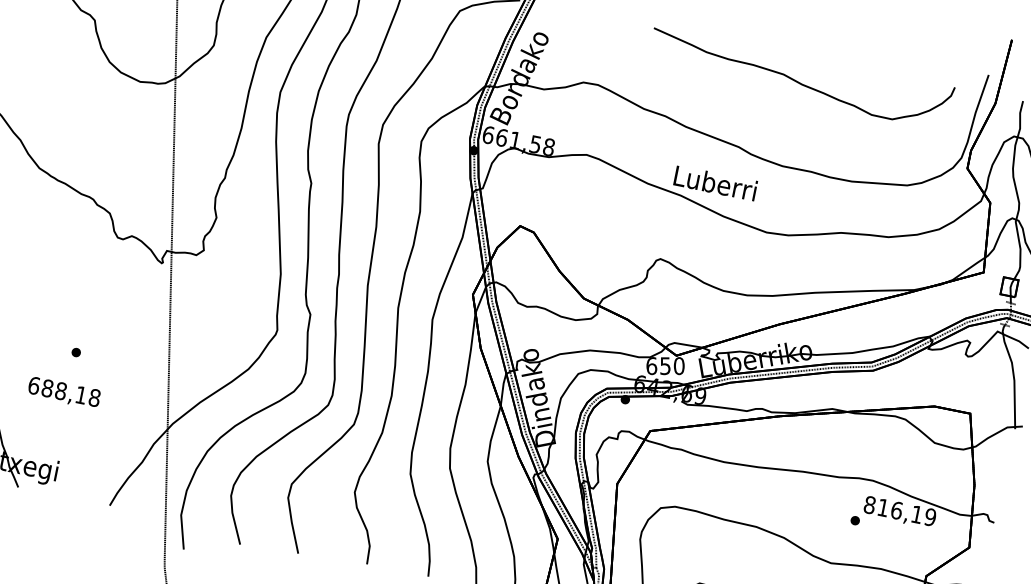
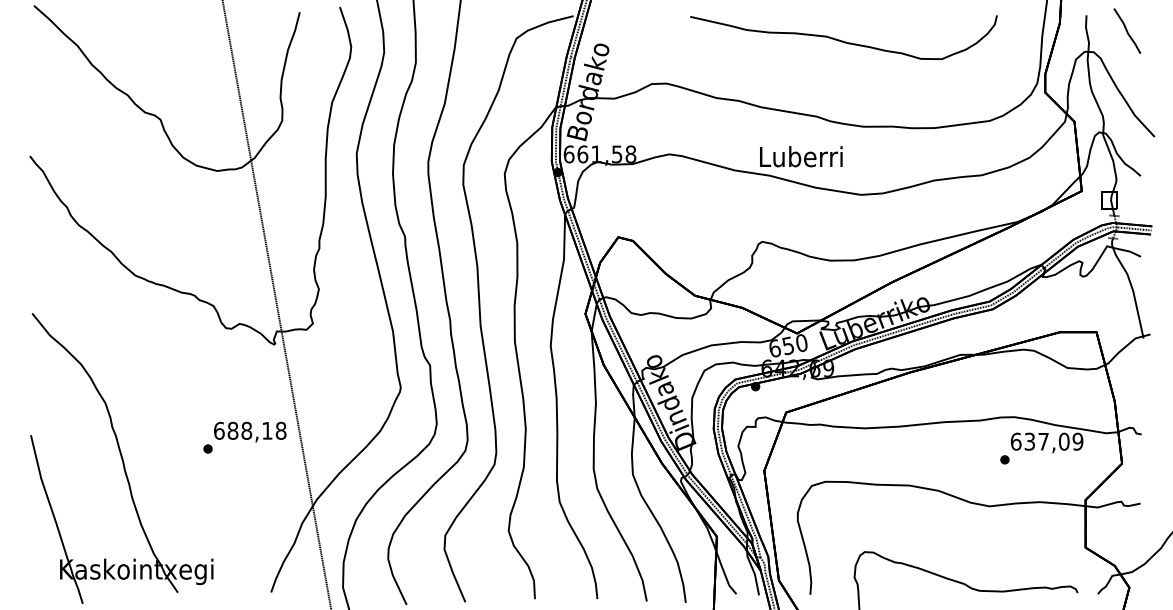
curve: (798, 81) -> (842, 40), moved
text: (64, 392) -> (250, 431), moved
text: (892, 509) -> (1039, 441), 816,19 -> 637,09

